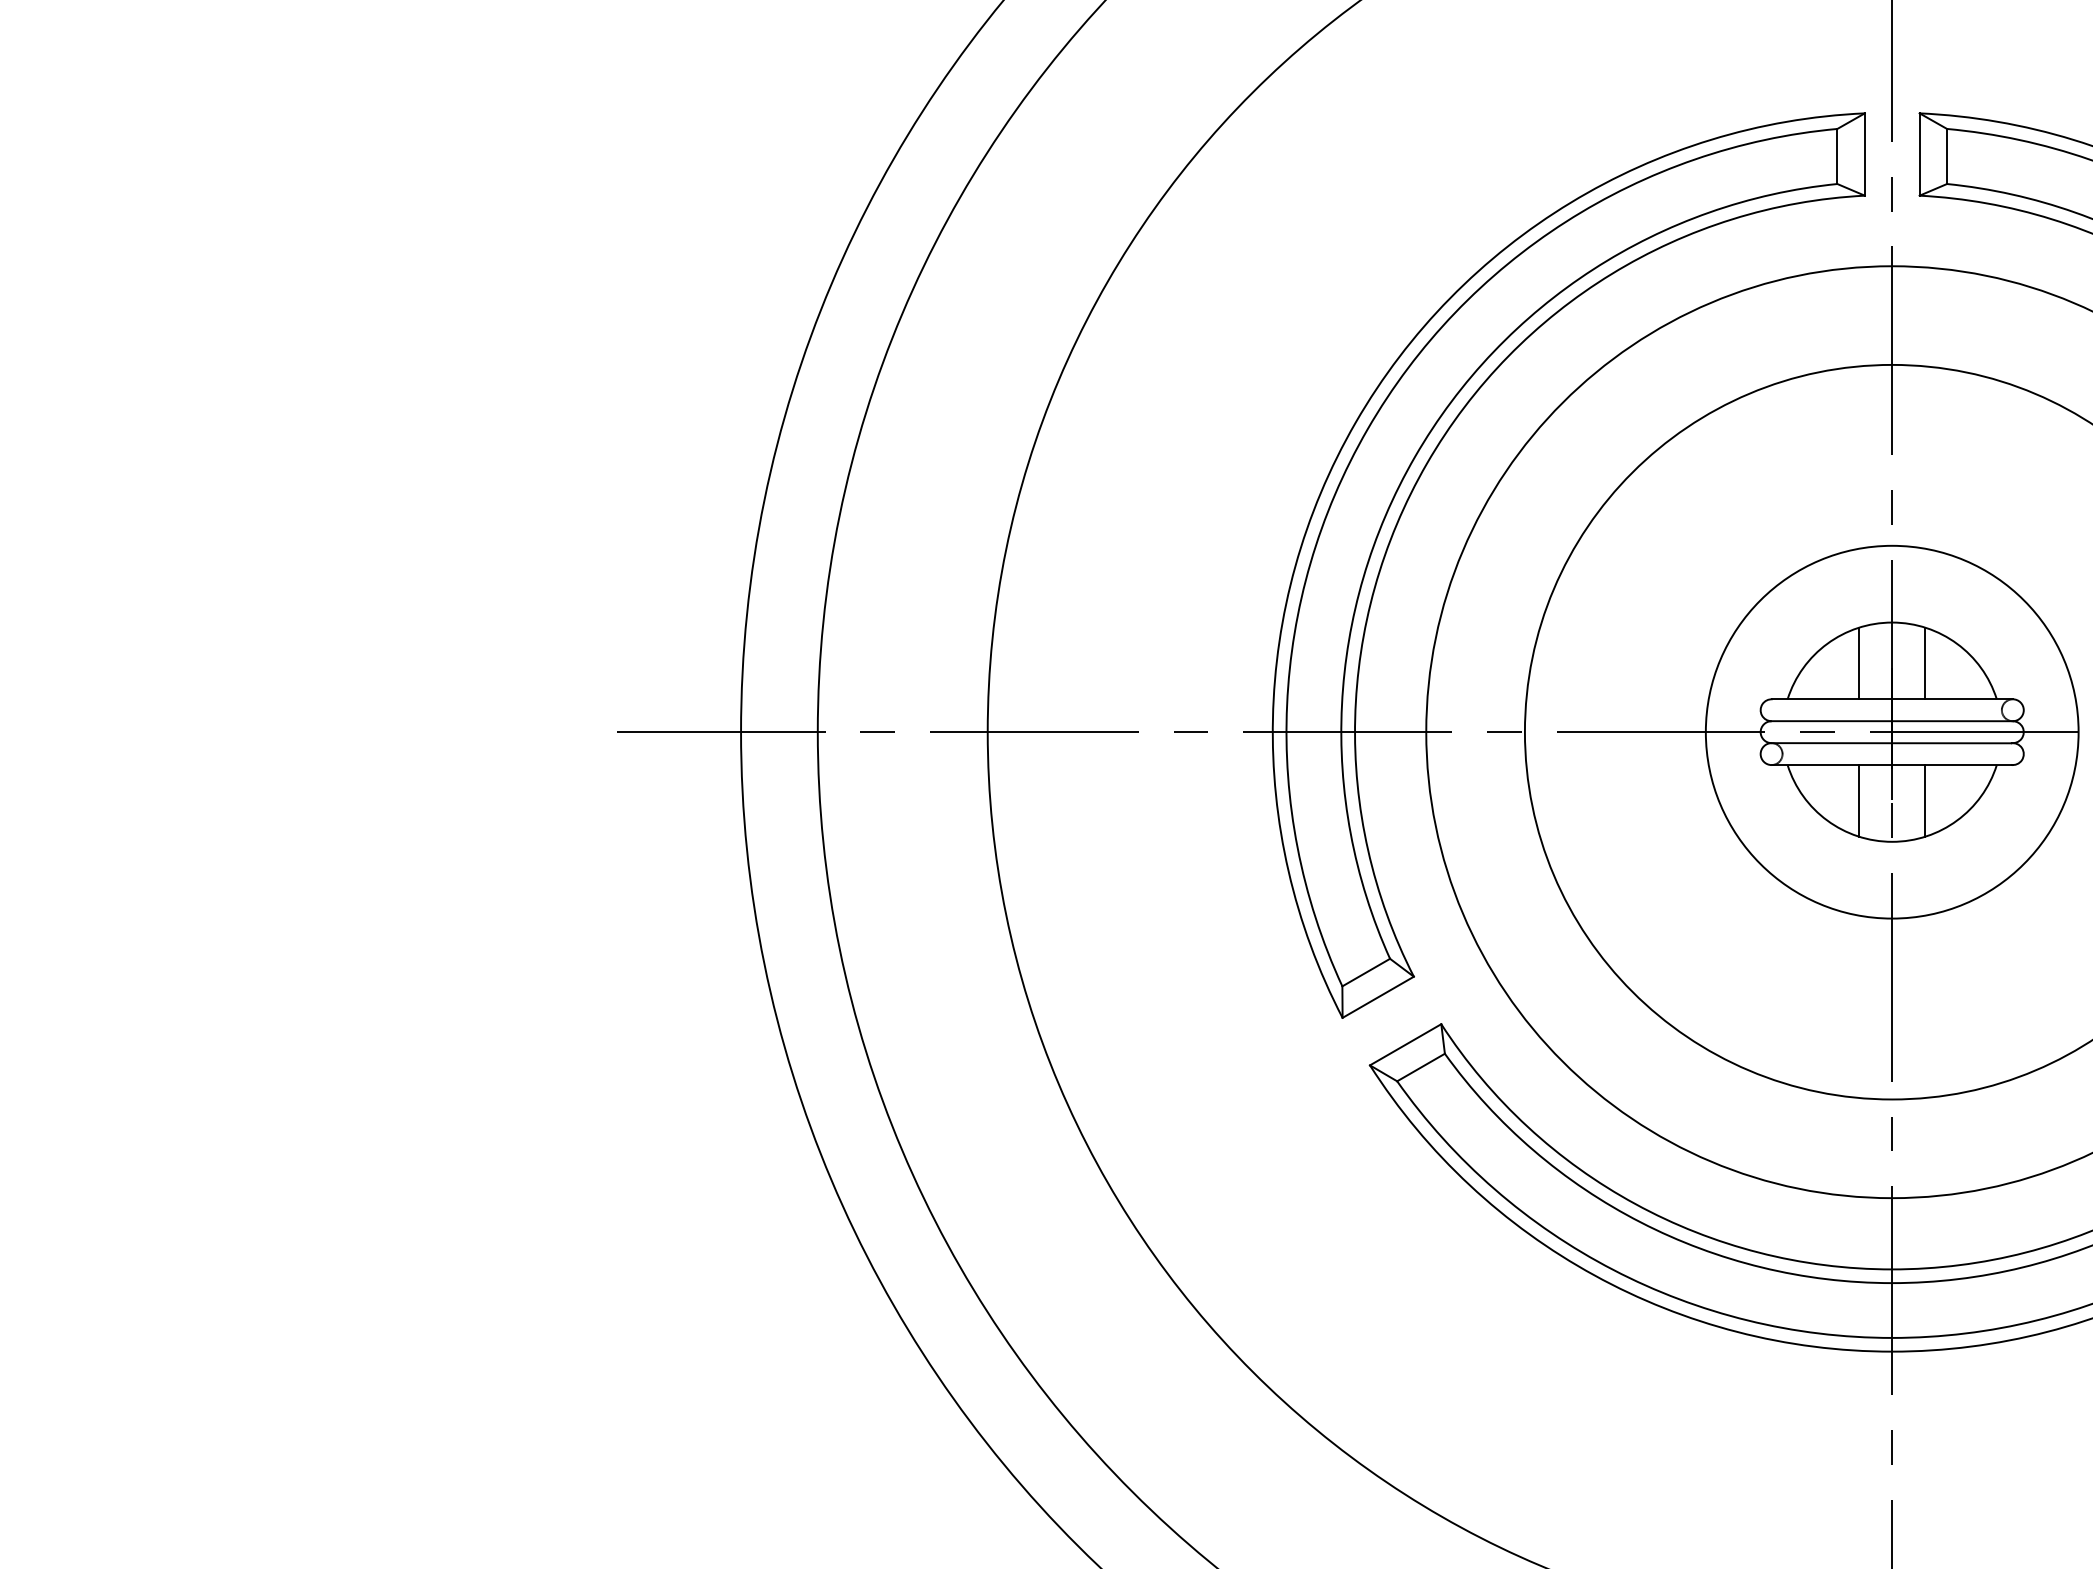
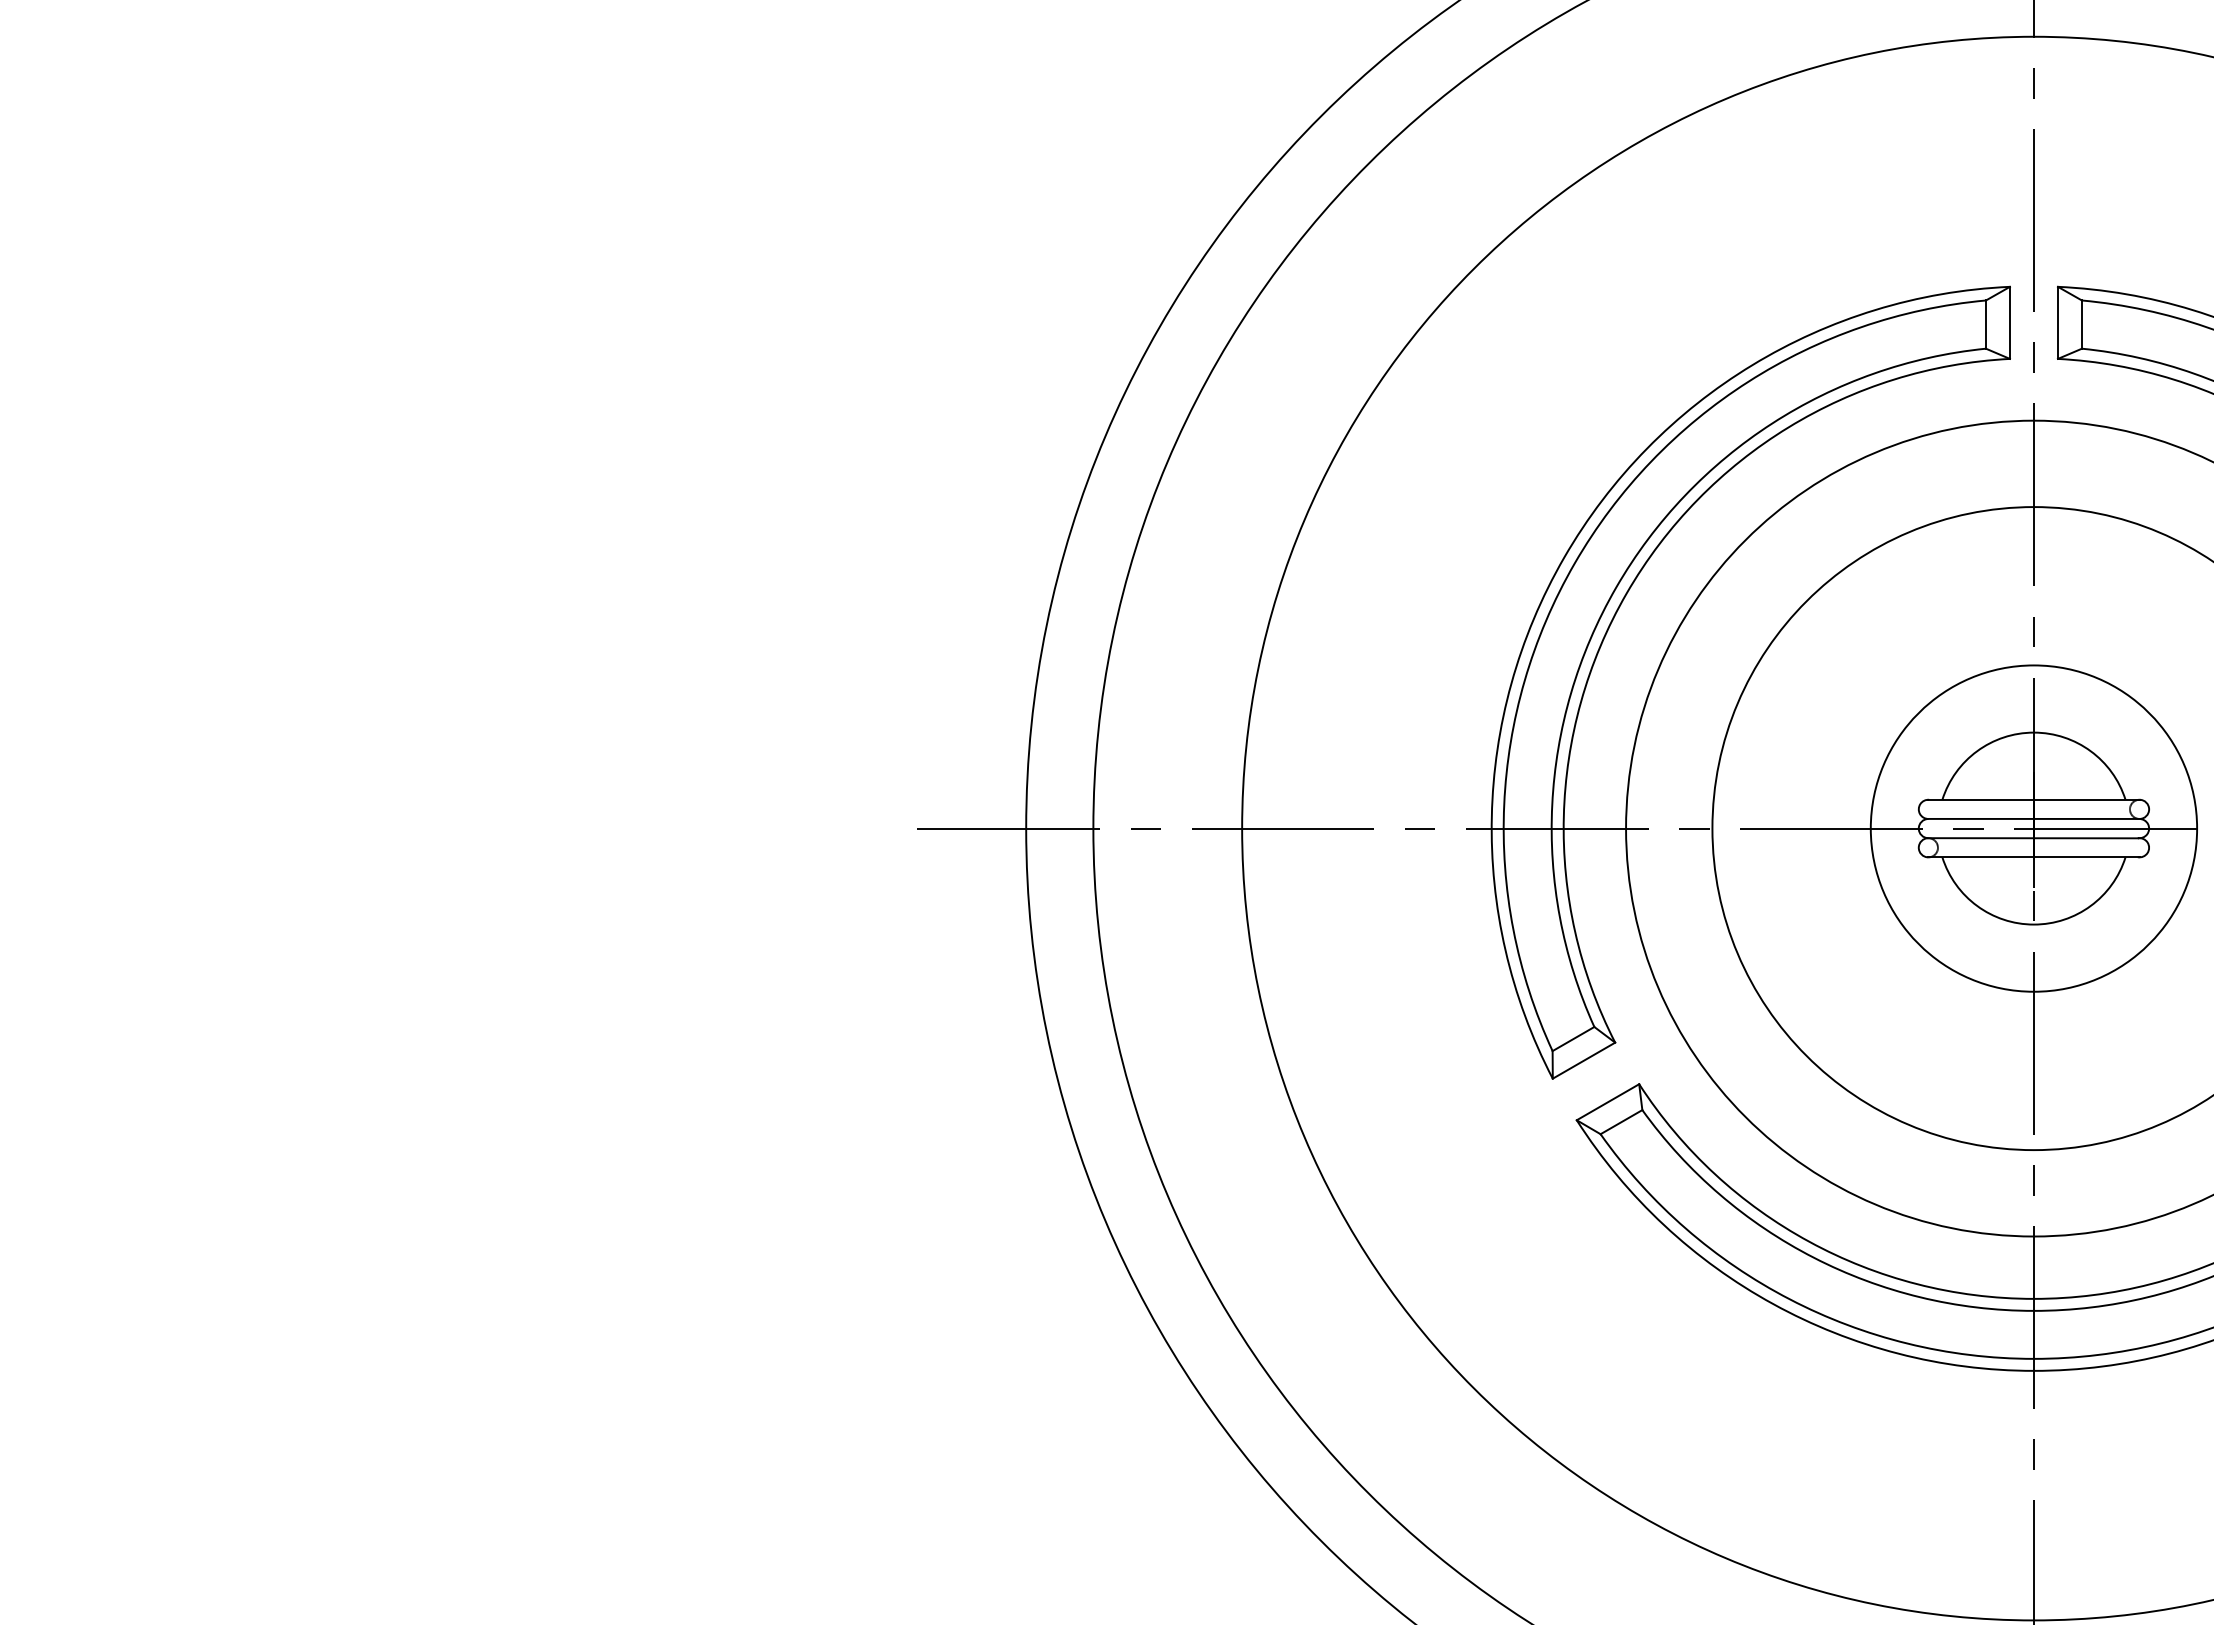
line: (1859, 663) -> (2005, 768), removed
line: (1924, 663) -> (2062, 768), removed
line: (1859, 800) -> (2005, 888), removed
line: (1924, 800) -> (2062, 888), removed

